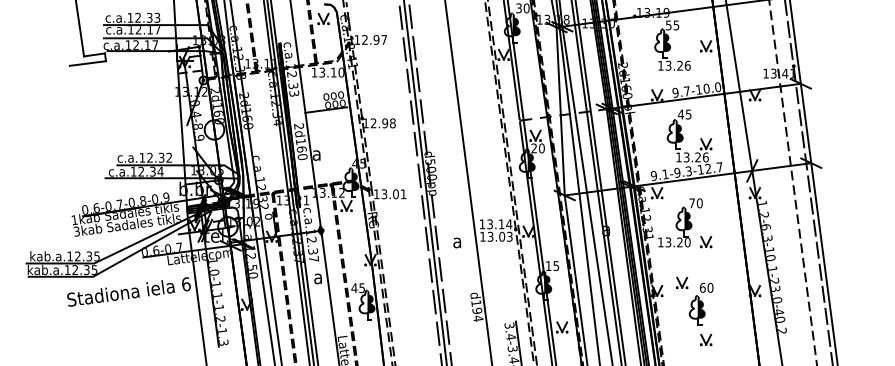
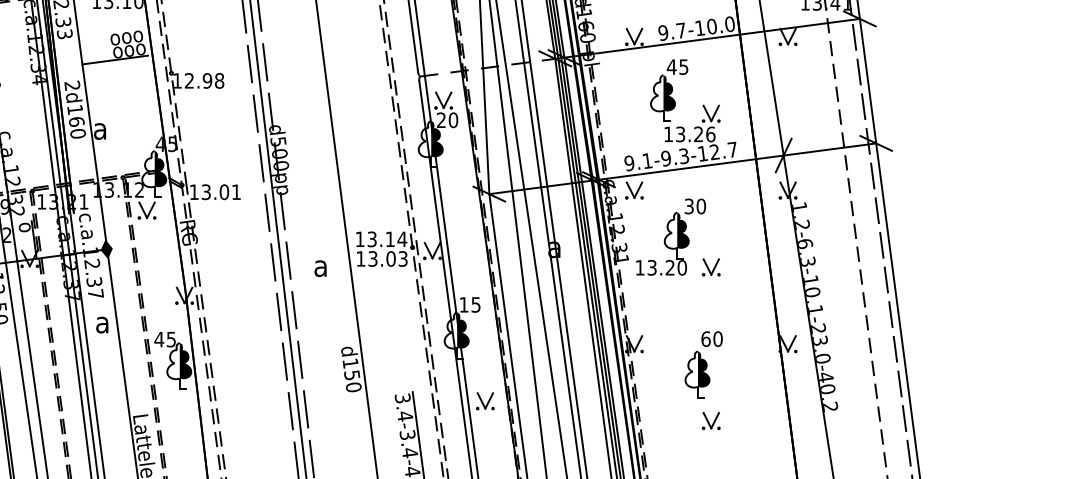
text: (691, 203) -> (688, 206), 70 -> 30
part: (681, 282) -> (672, 330), removed
text: (477, 314) -> (352, 380), d194 -> d150

